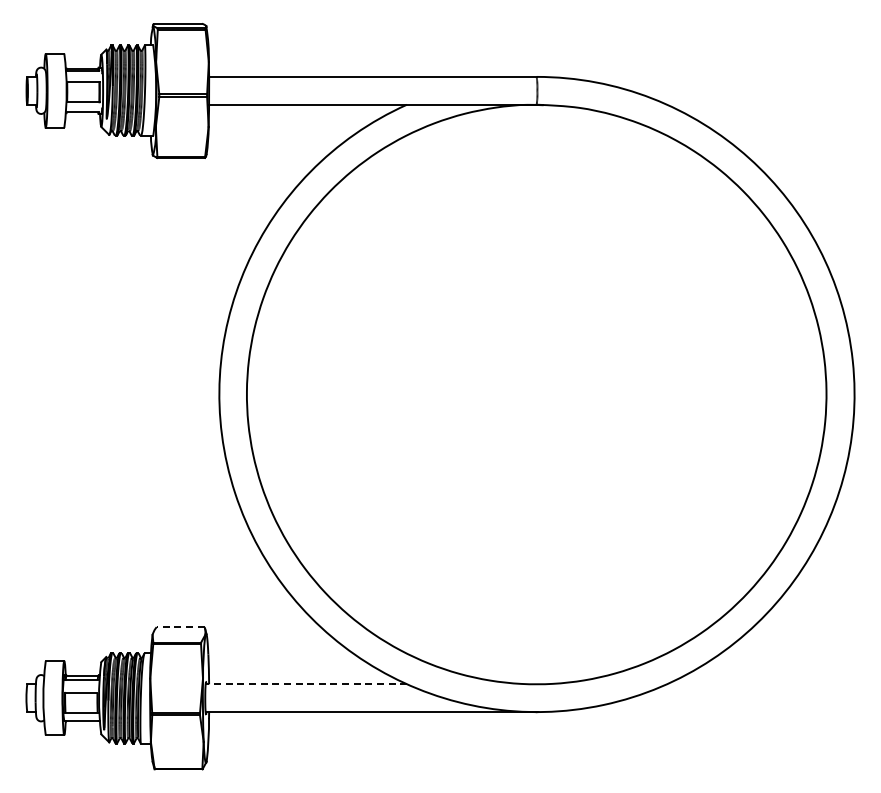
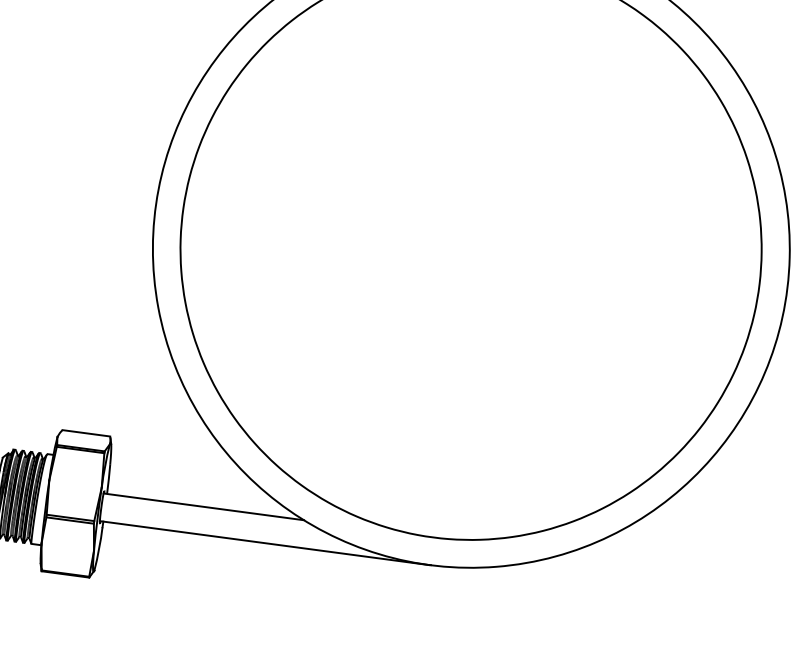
line: (180, 627) -> (86, 433), dashed -> solid
line: (306, 684) -> (203, 507), dashed -> solid

